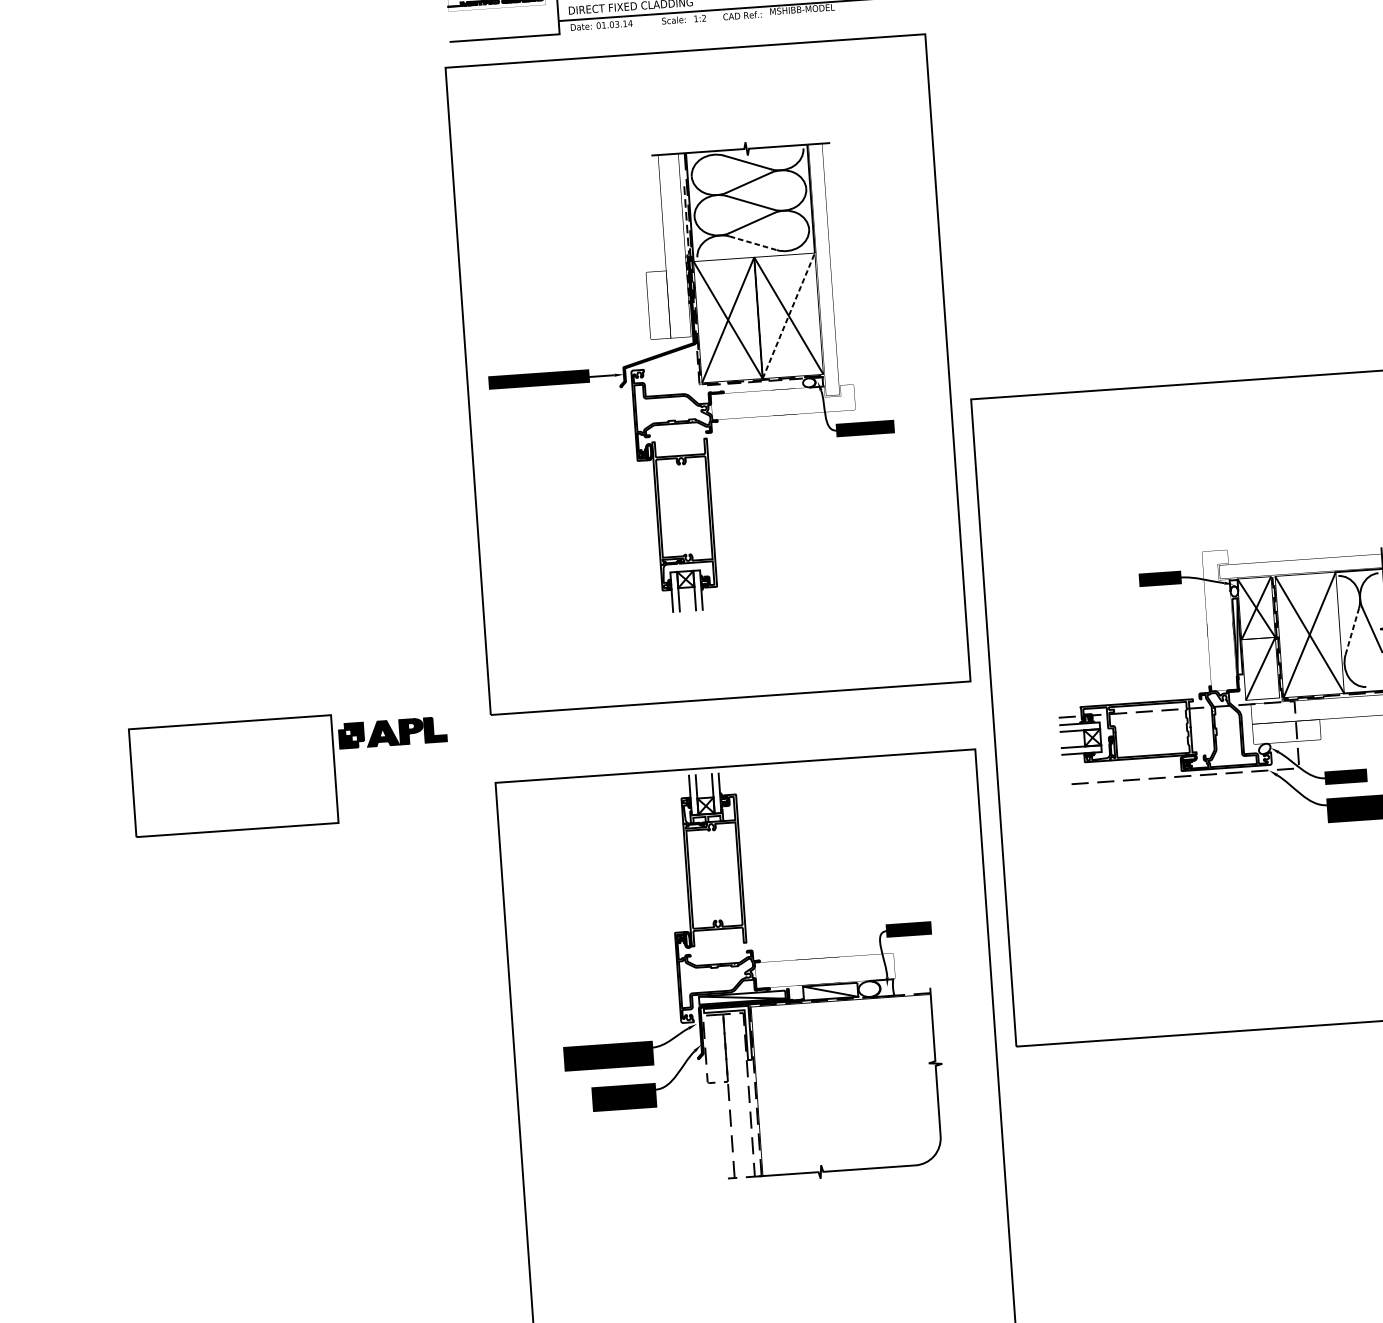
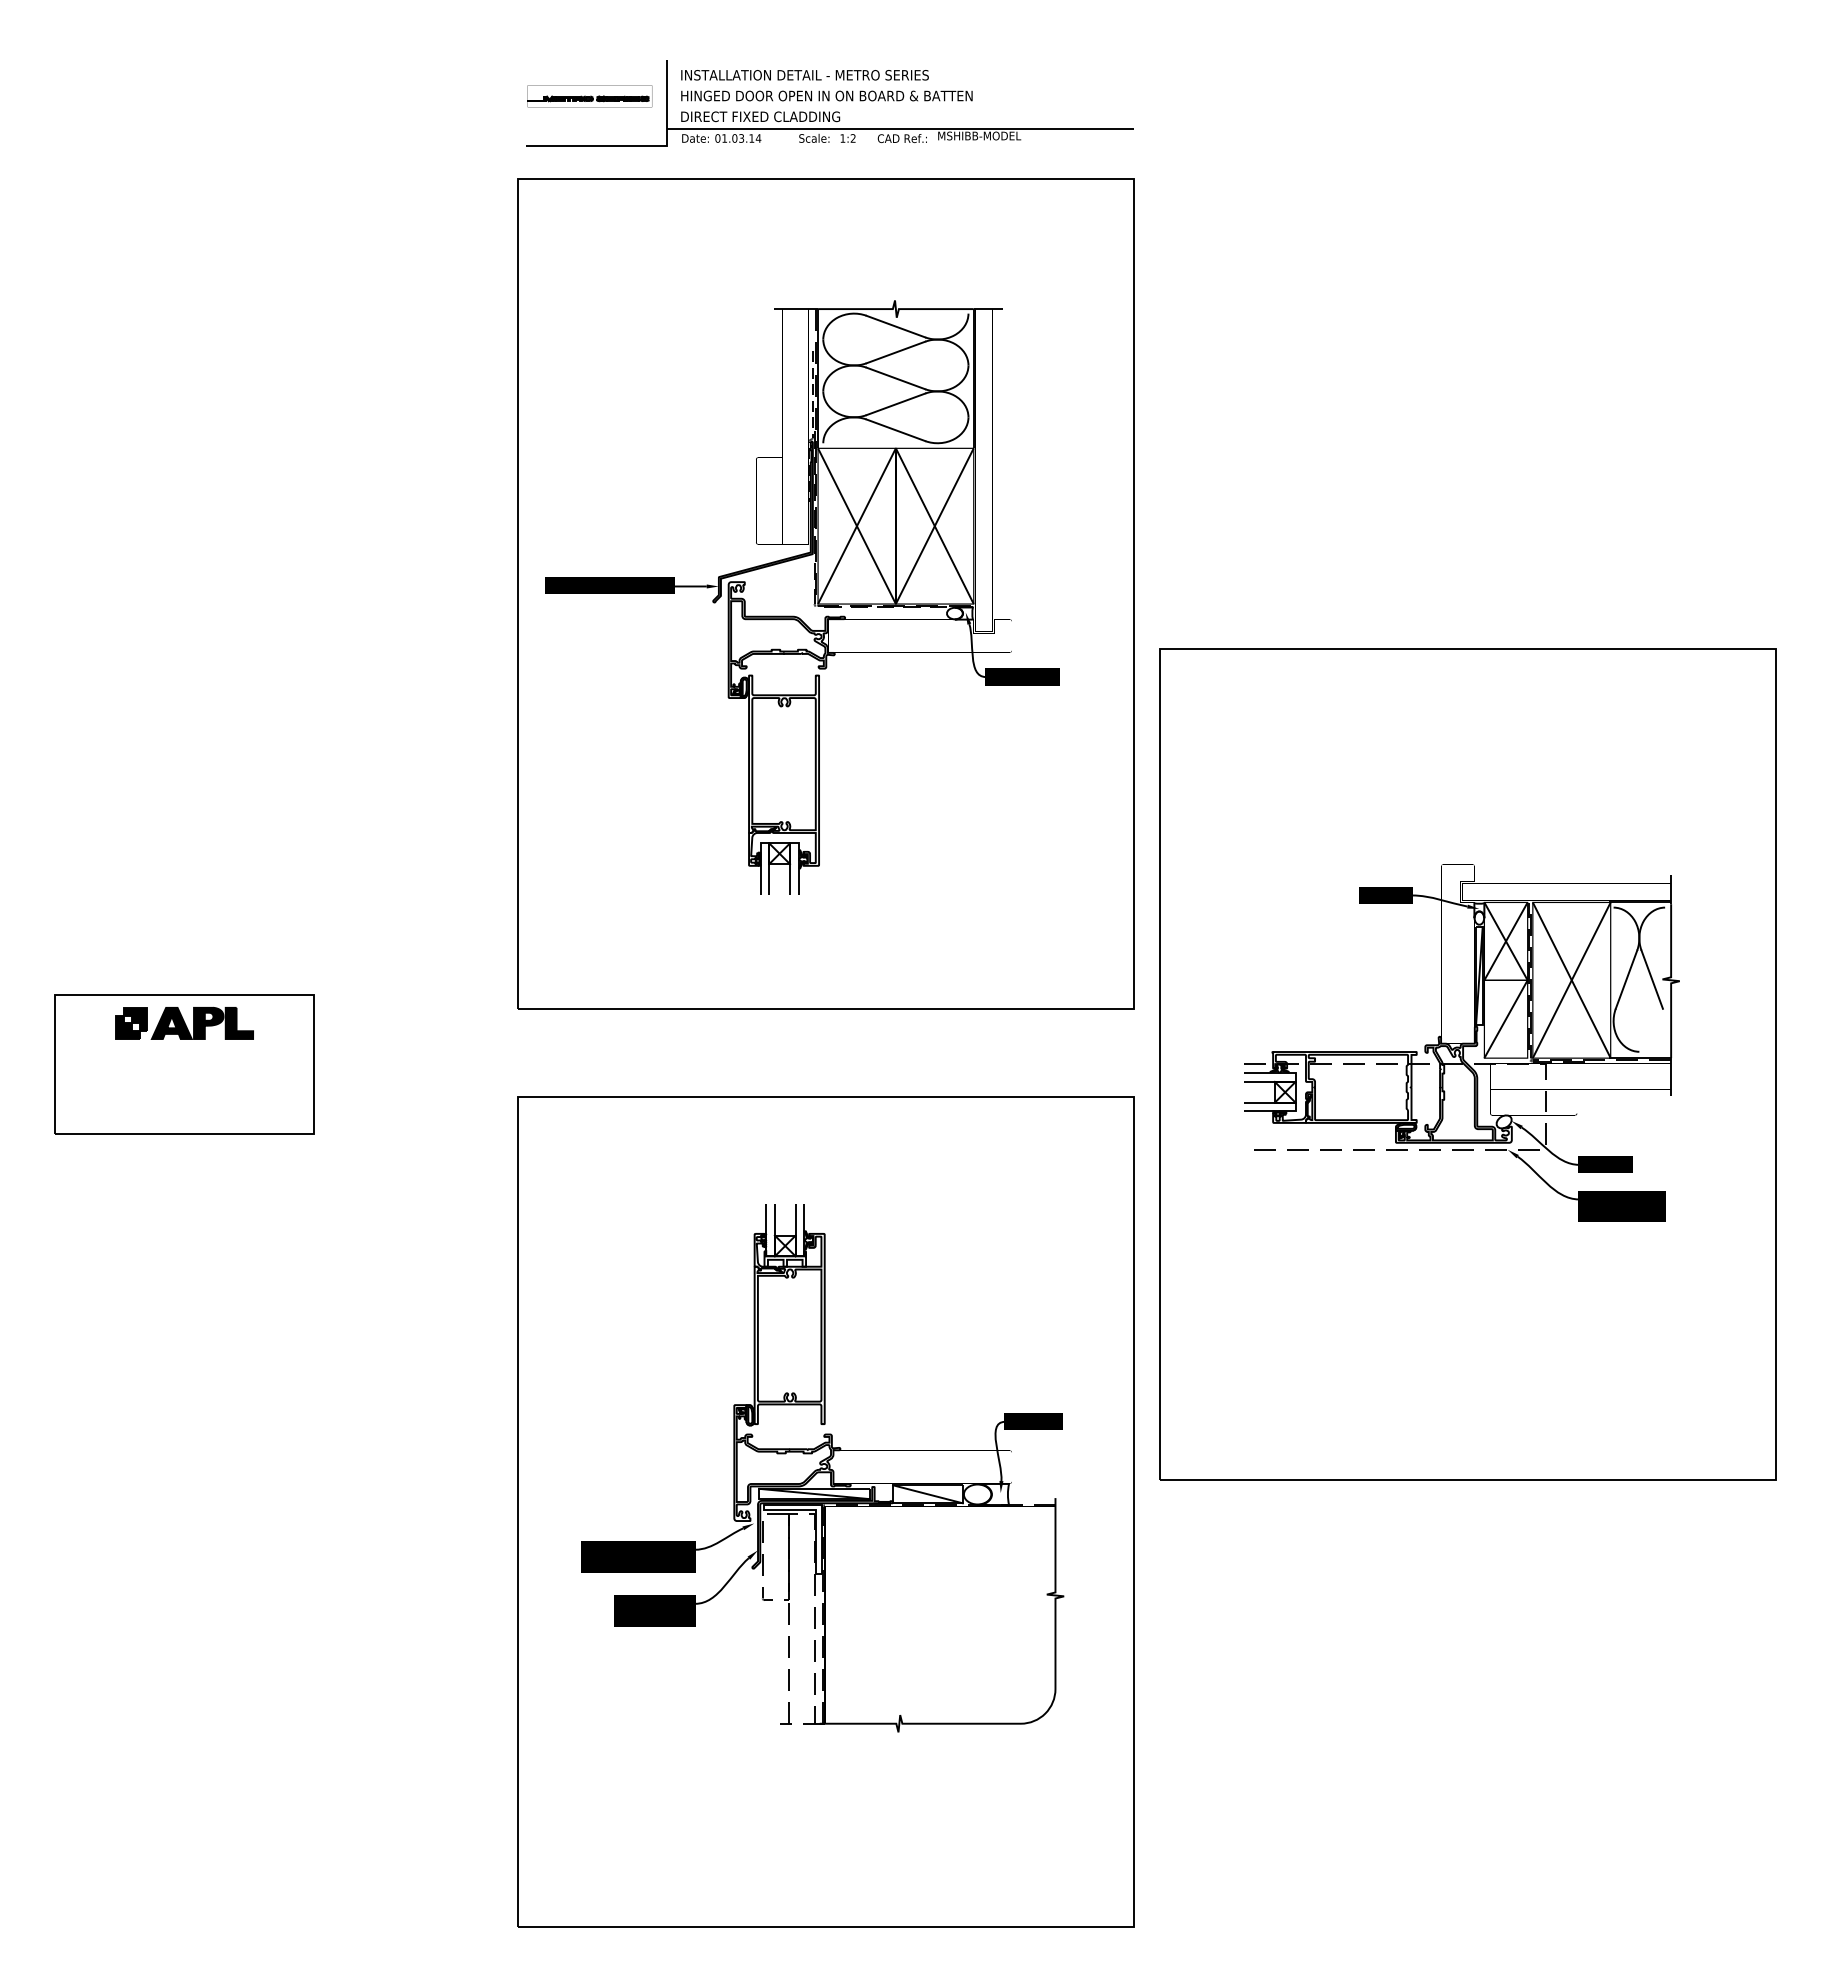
line: (753, 243) -> (896, 430), dashed -> solid
line: (789, 315) -> (935, 525), dashed -> solid
line: (1352, 632) -> (1626, 980), dashed -> solid
part: (392, 732) -> (184, 1022), moved
part: (747, 977) -> (822, 1468), moved

